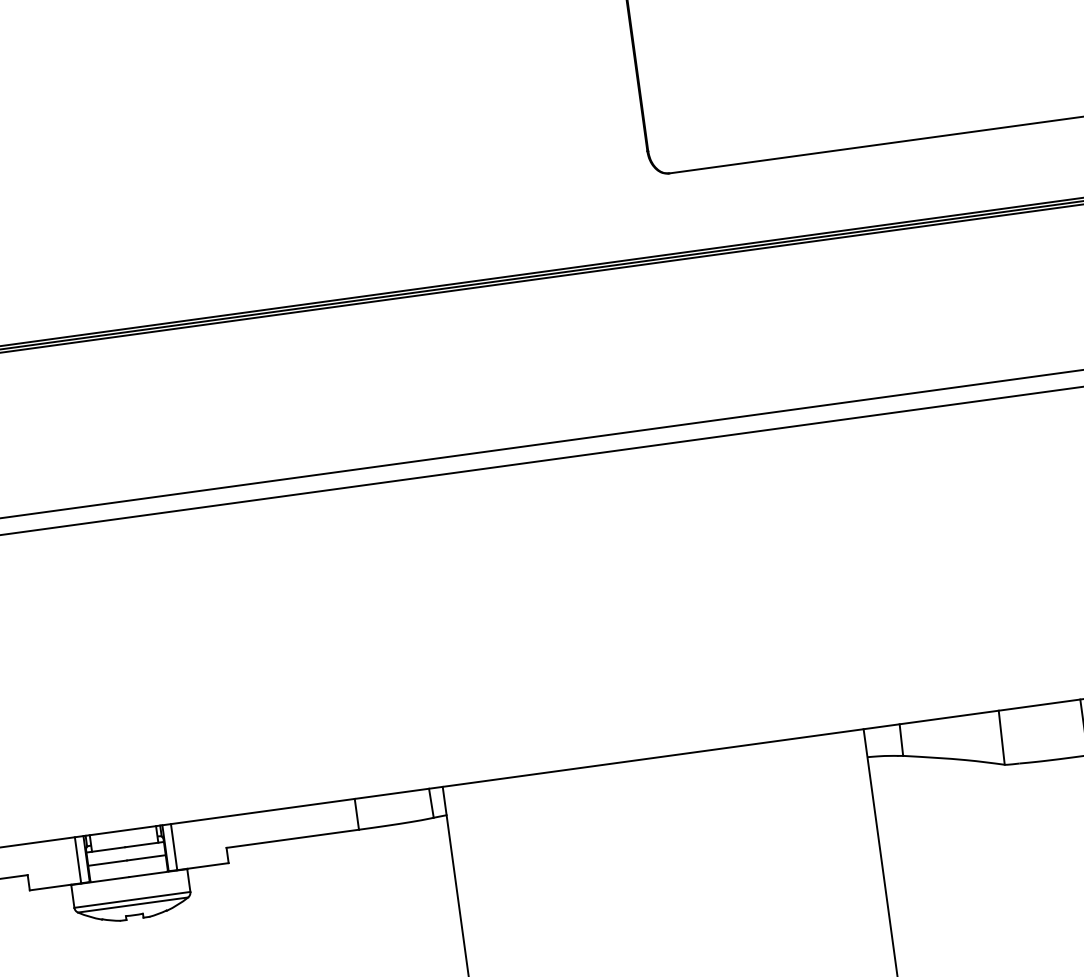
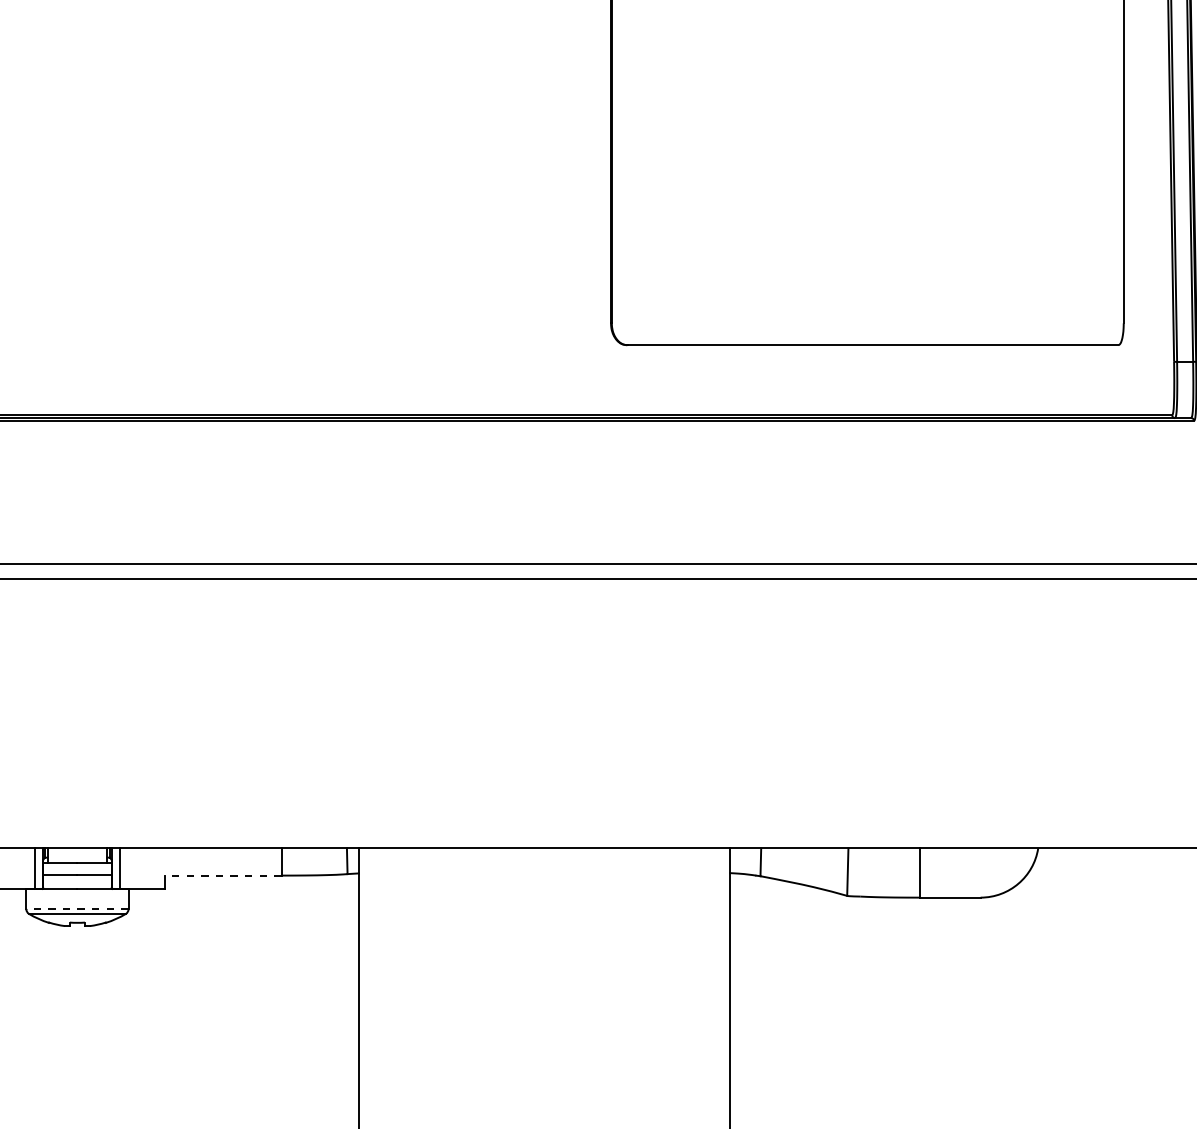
line: (291, 838) -> (222, 875), solid -> dashed
line: (131, 900) -> (76, 909), solid -> dashed

